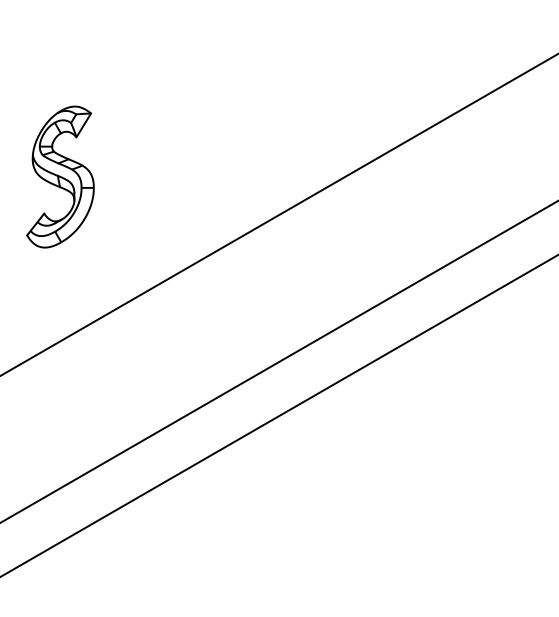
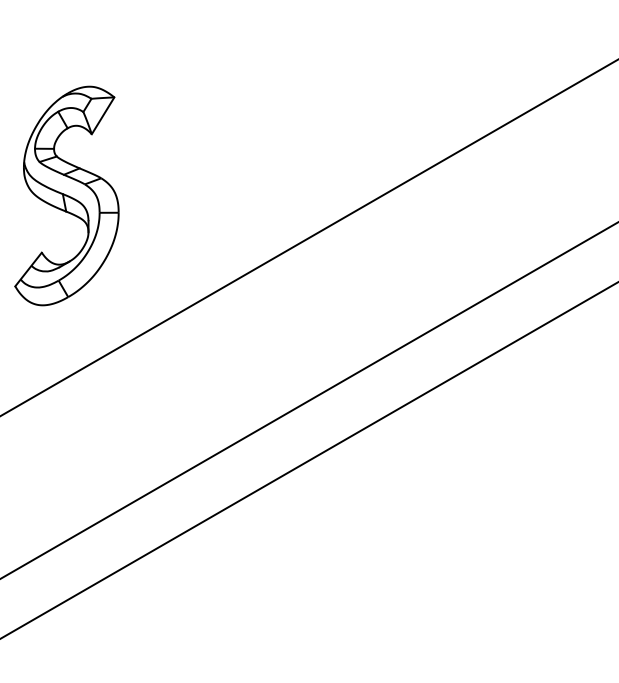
part: (60, 176) -> (66, 195), size x1.4

